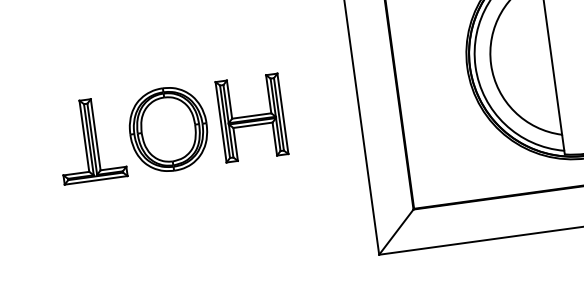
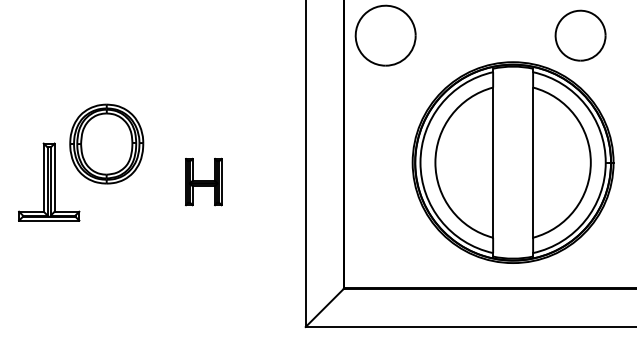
part: (251, 117) -> (203, 181), size x0.6
part: (168, 128) -> (106, 143), moved

